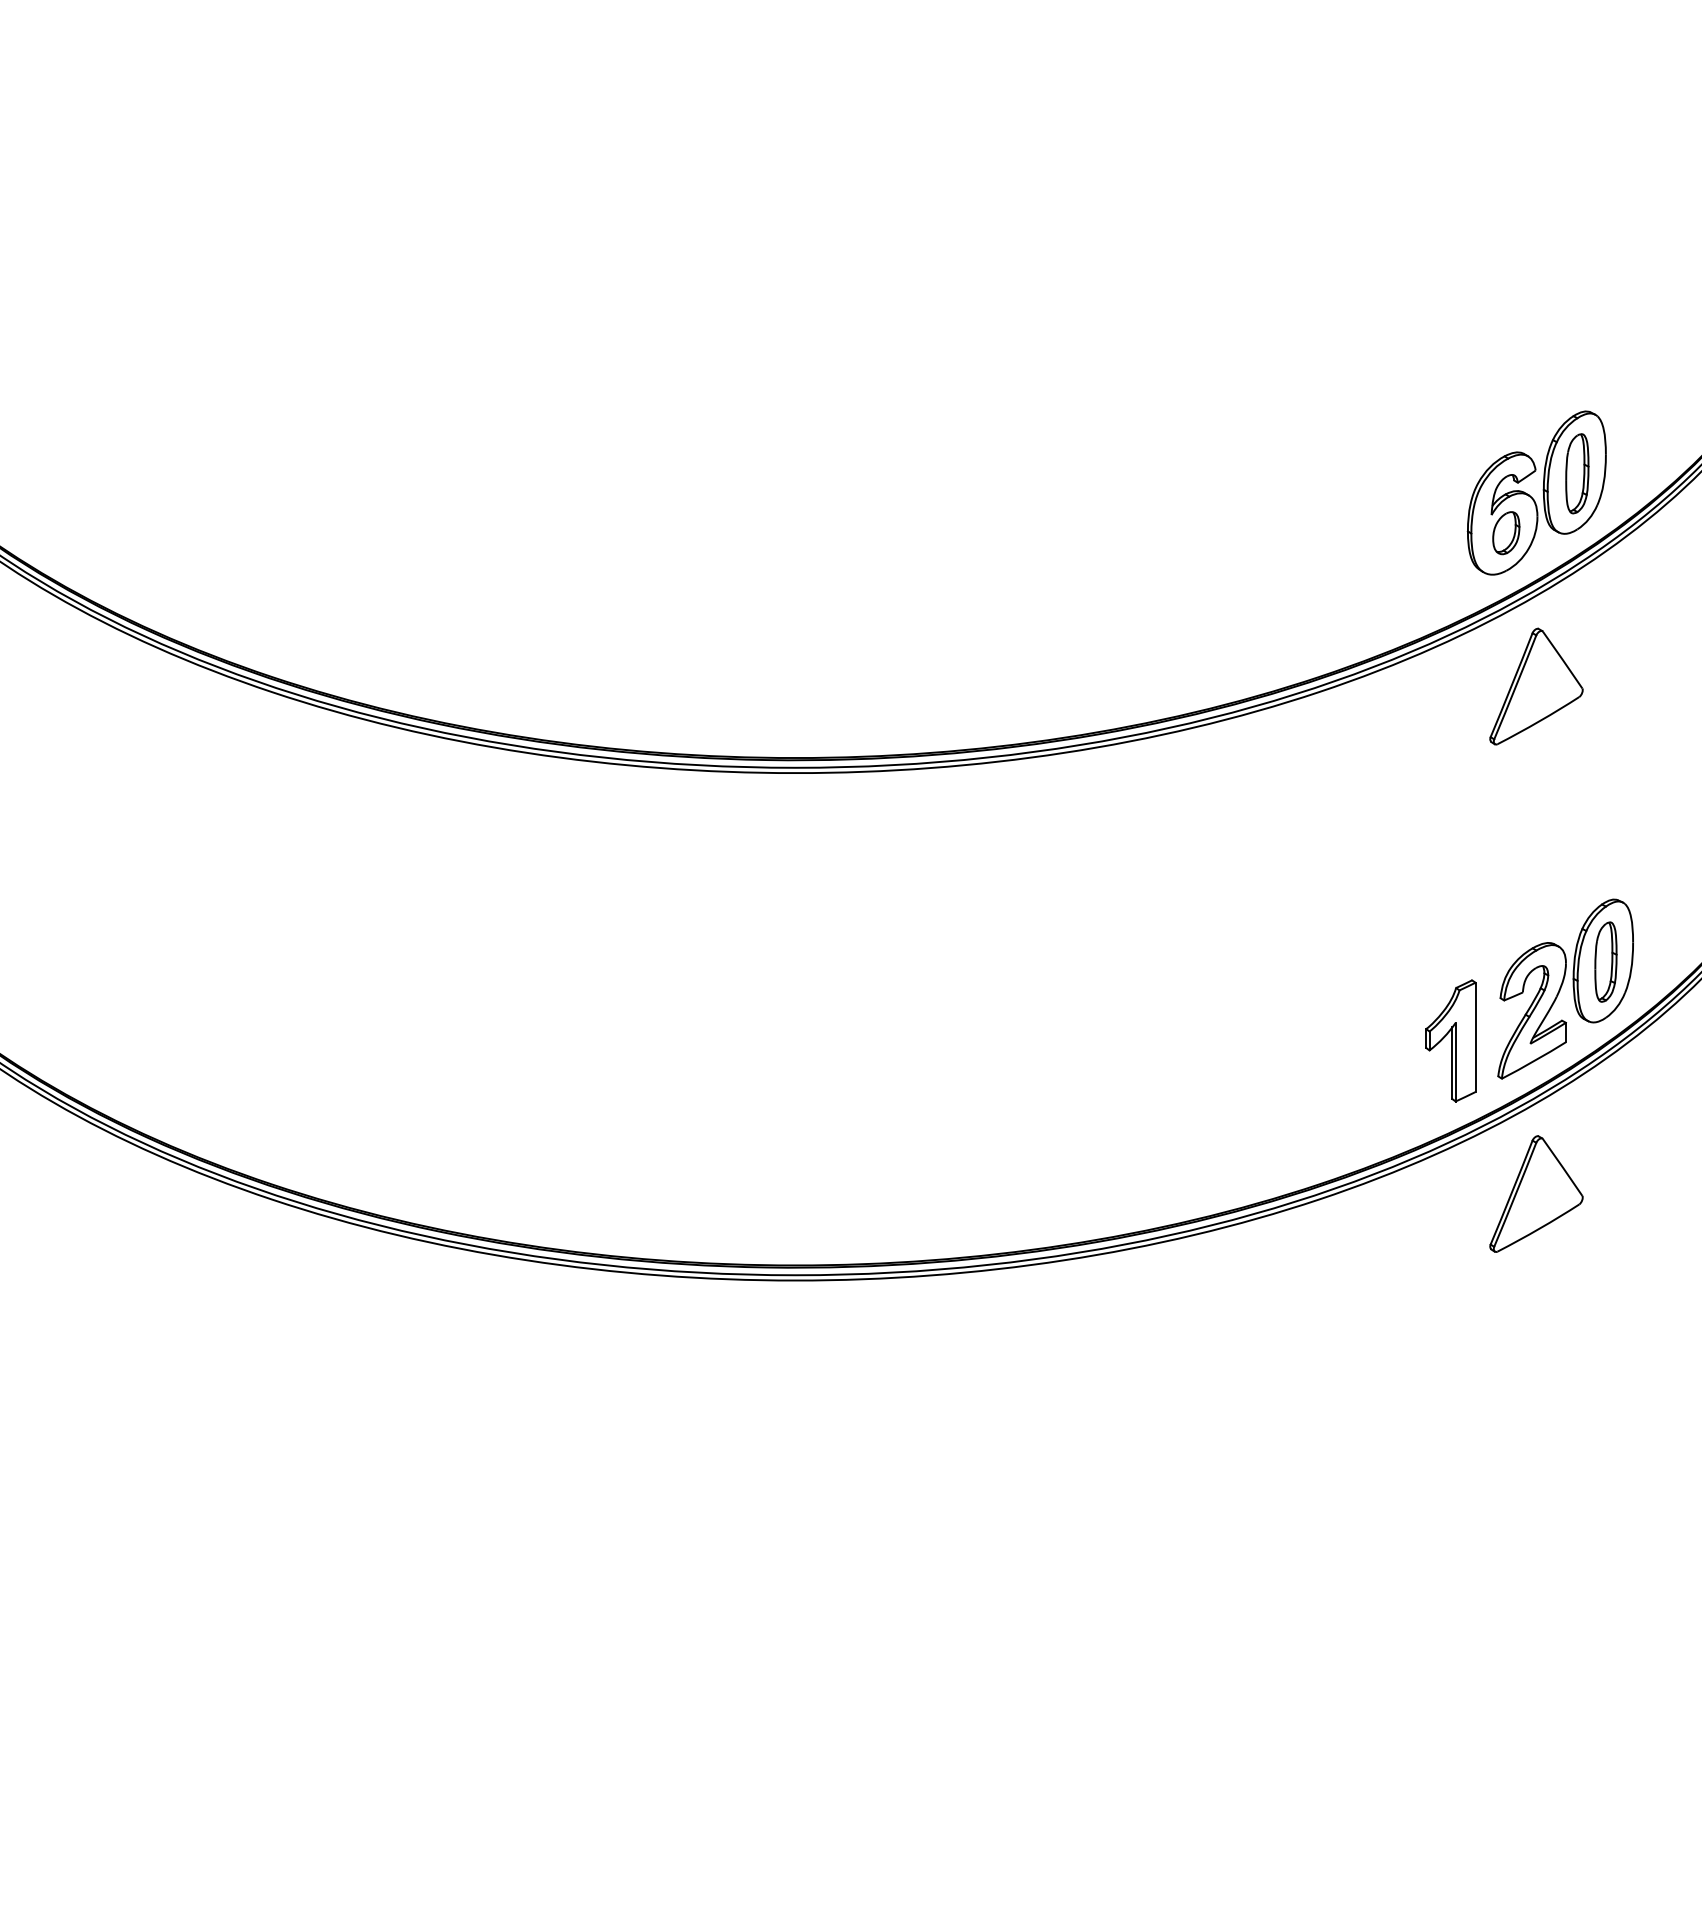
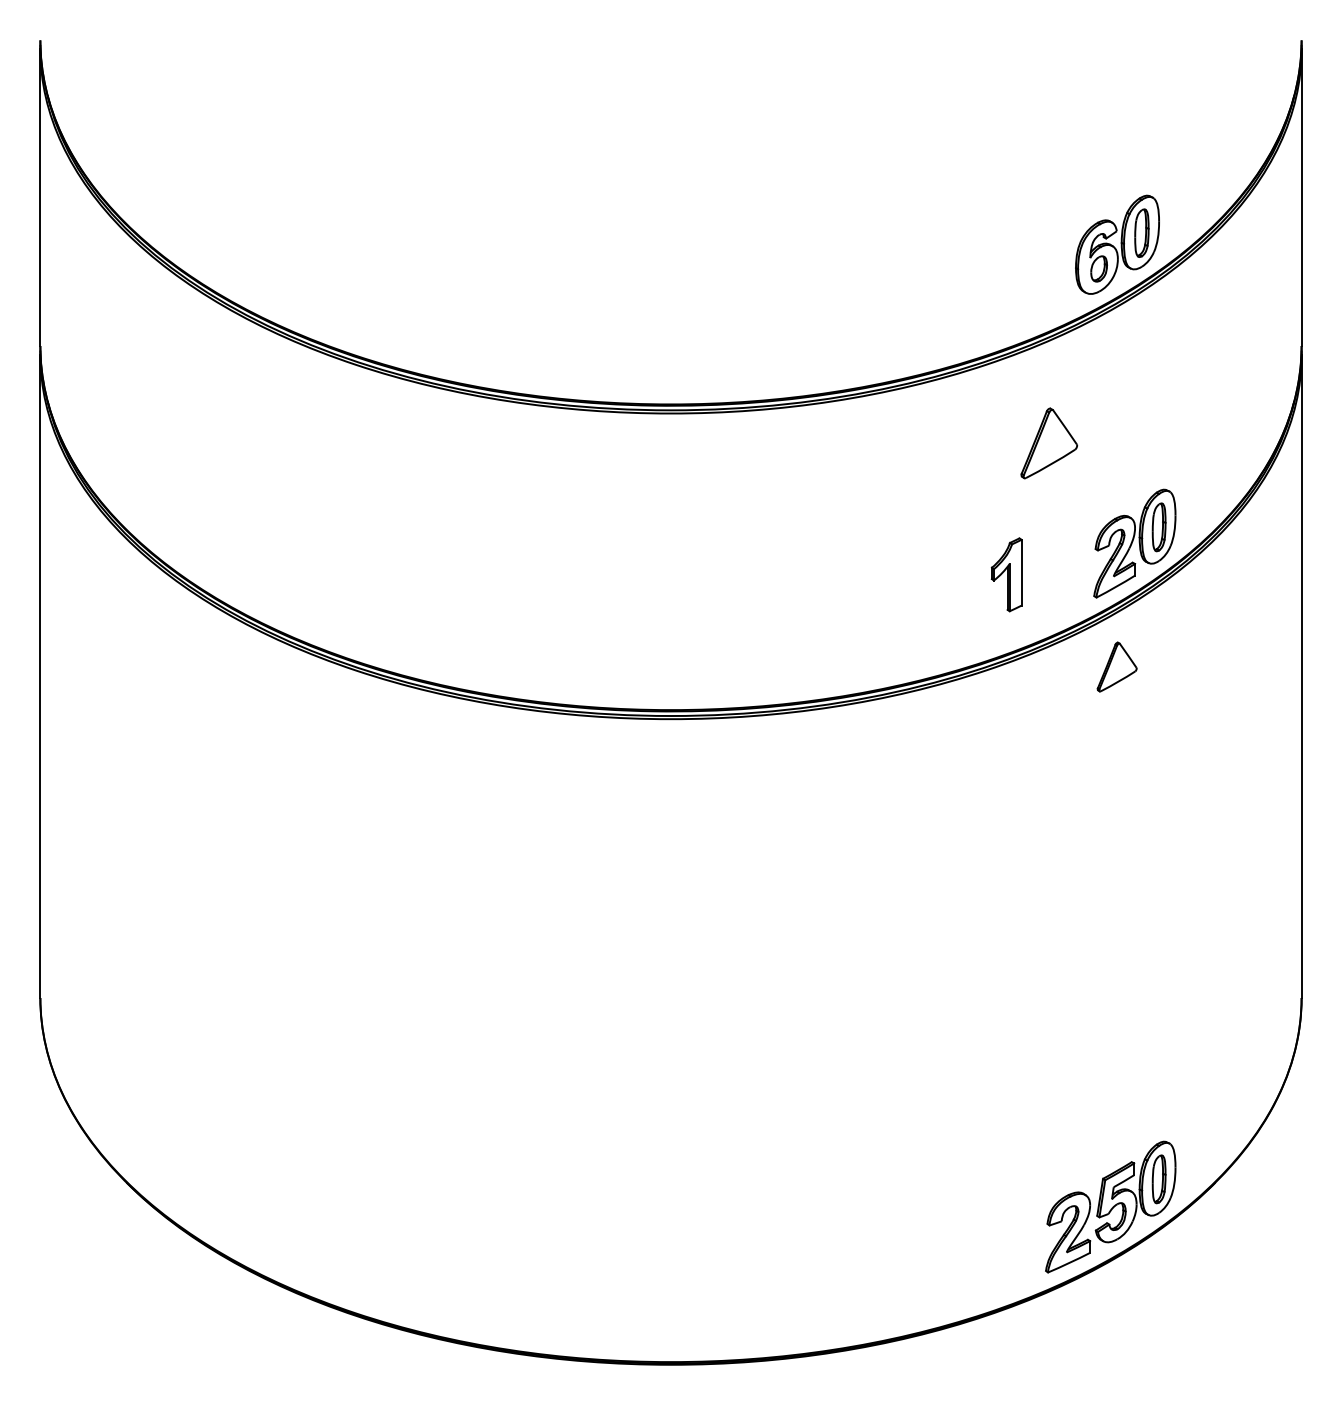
part: (1536, 686) -> (1049, 443), moved
part: (1450, 1040) -> (1006, 574), moved
part: (1535, 1193) -> (1116, 666), size x0.7

